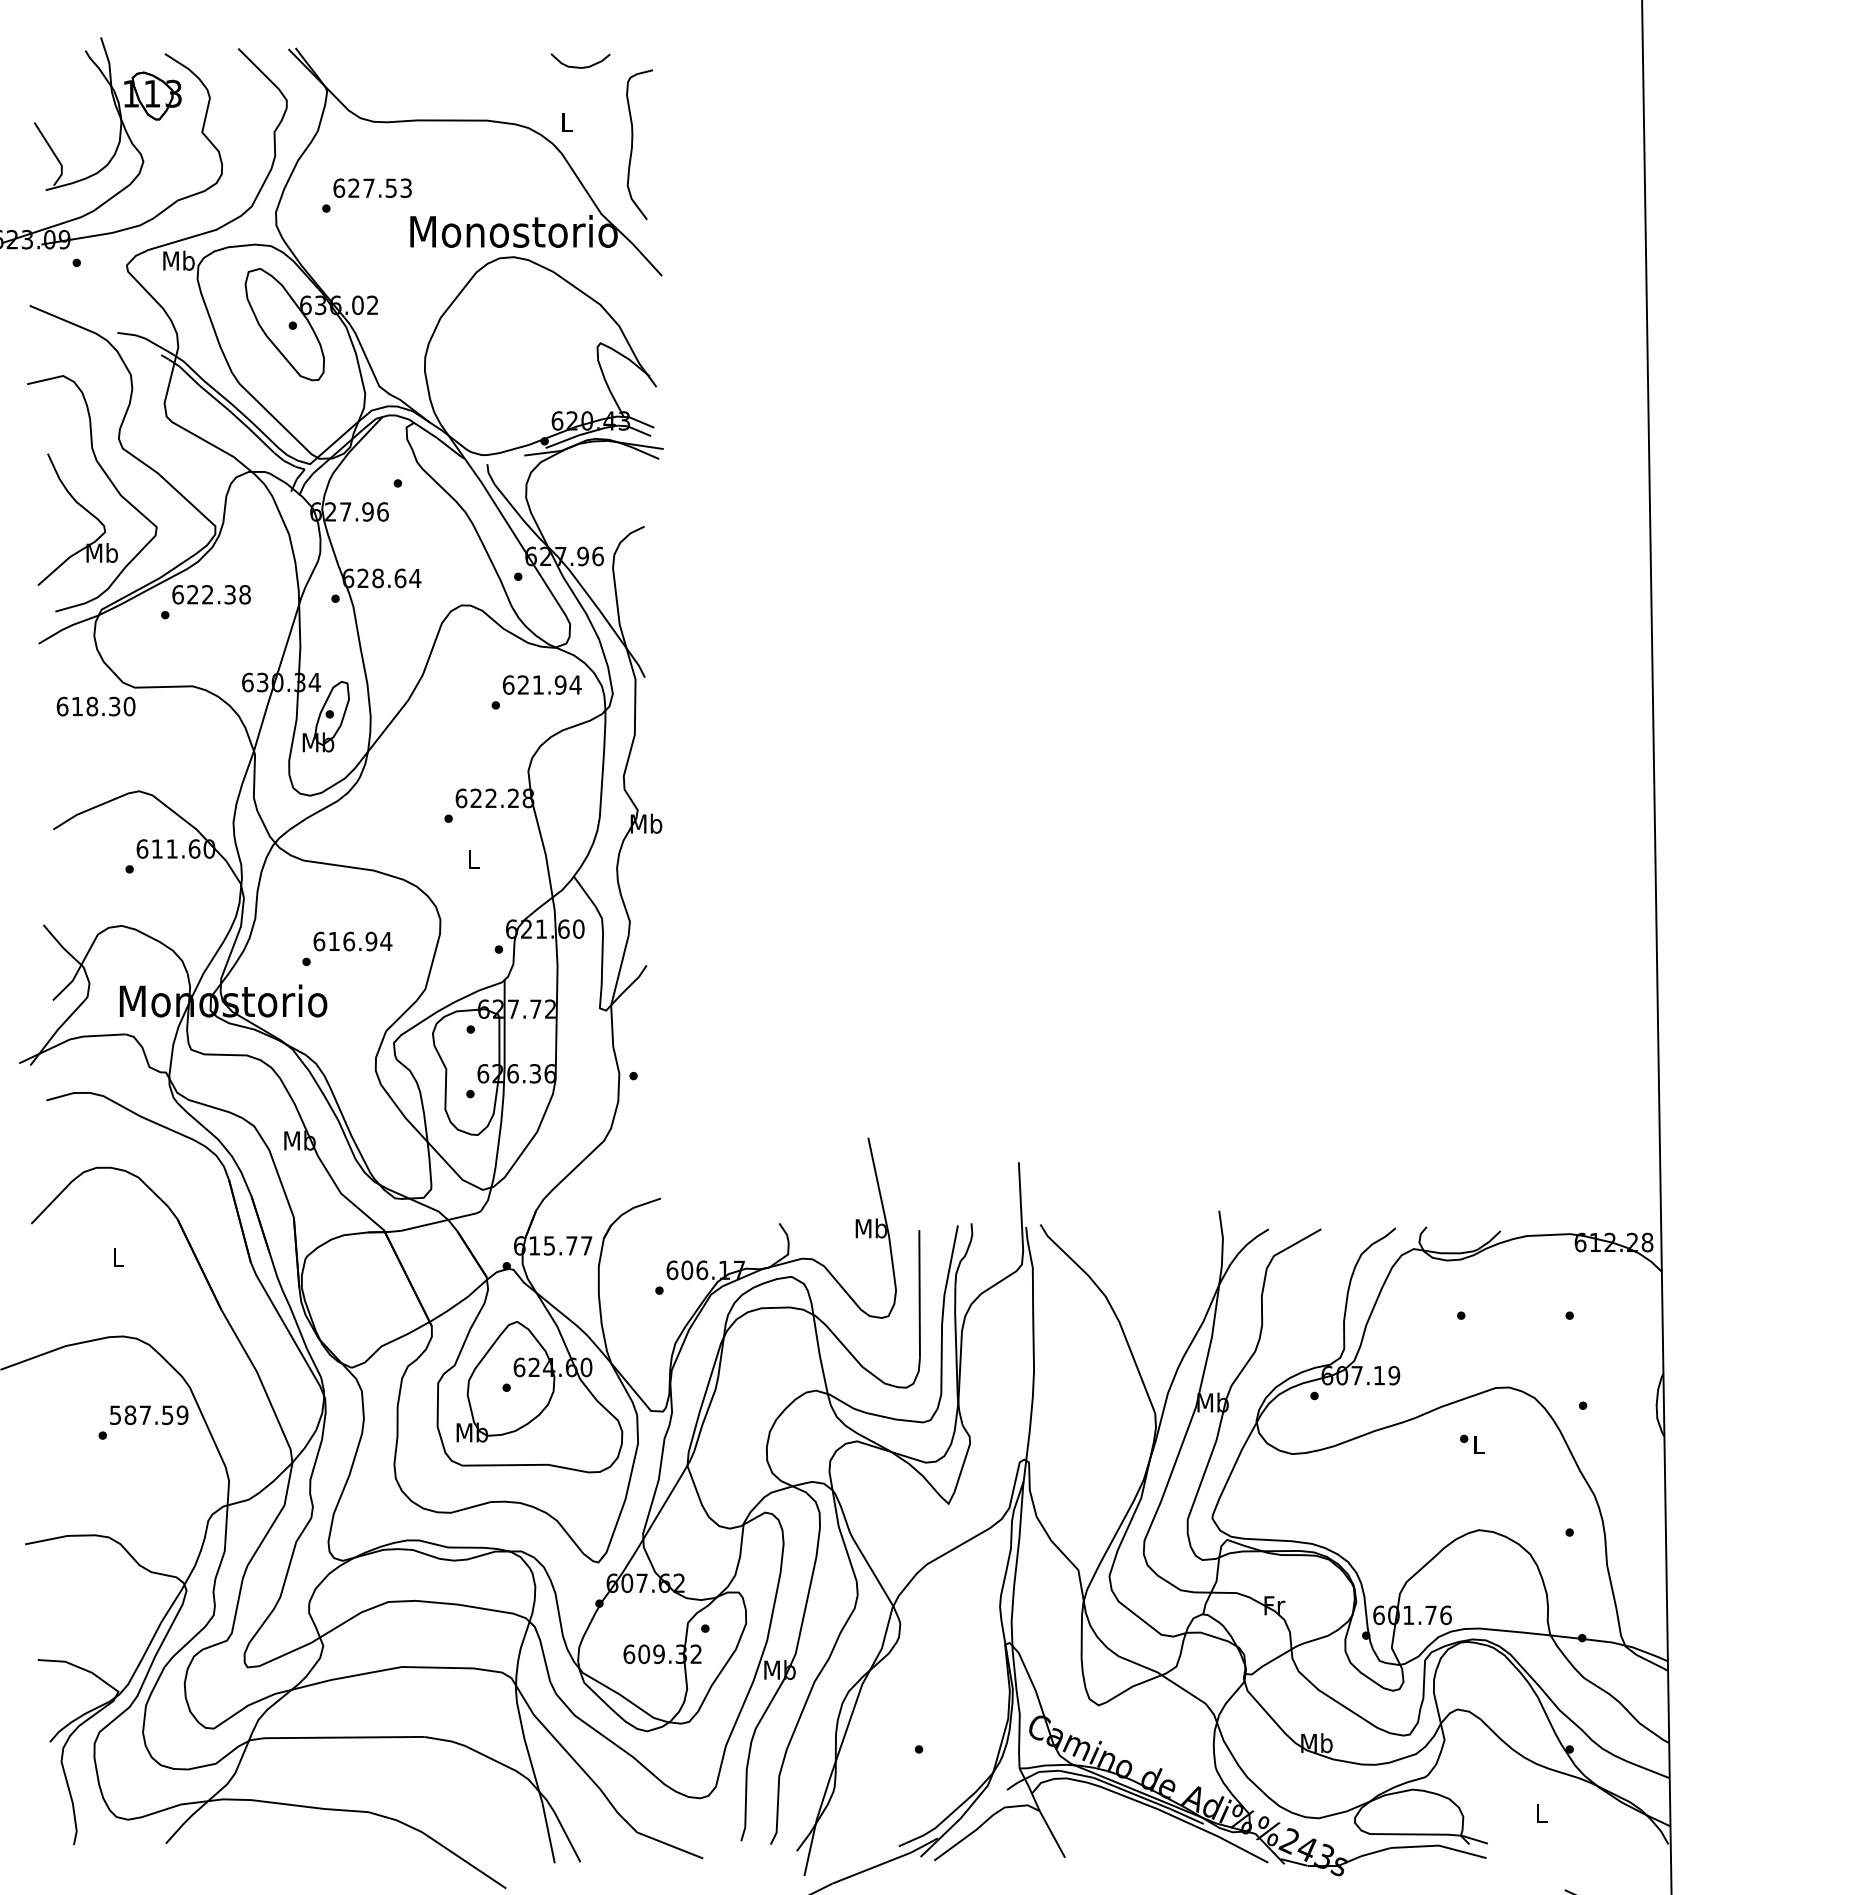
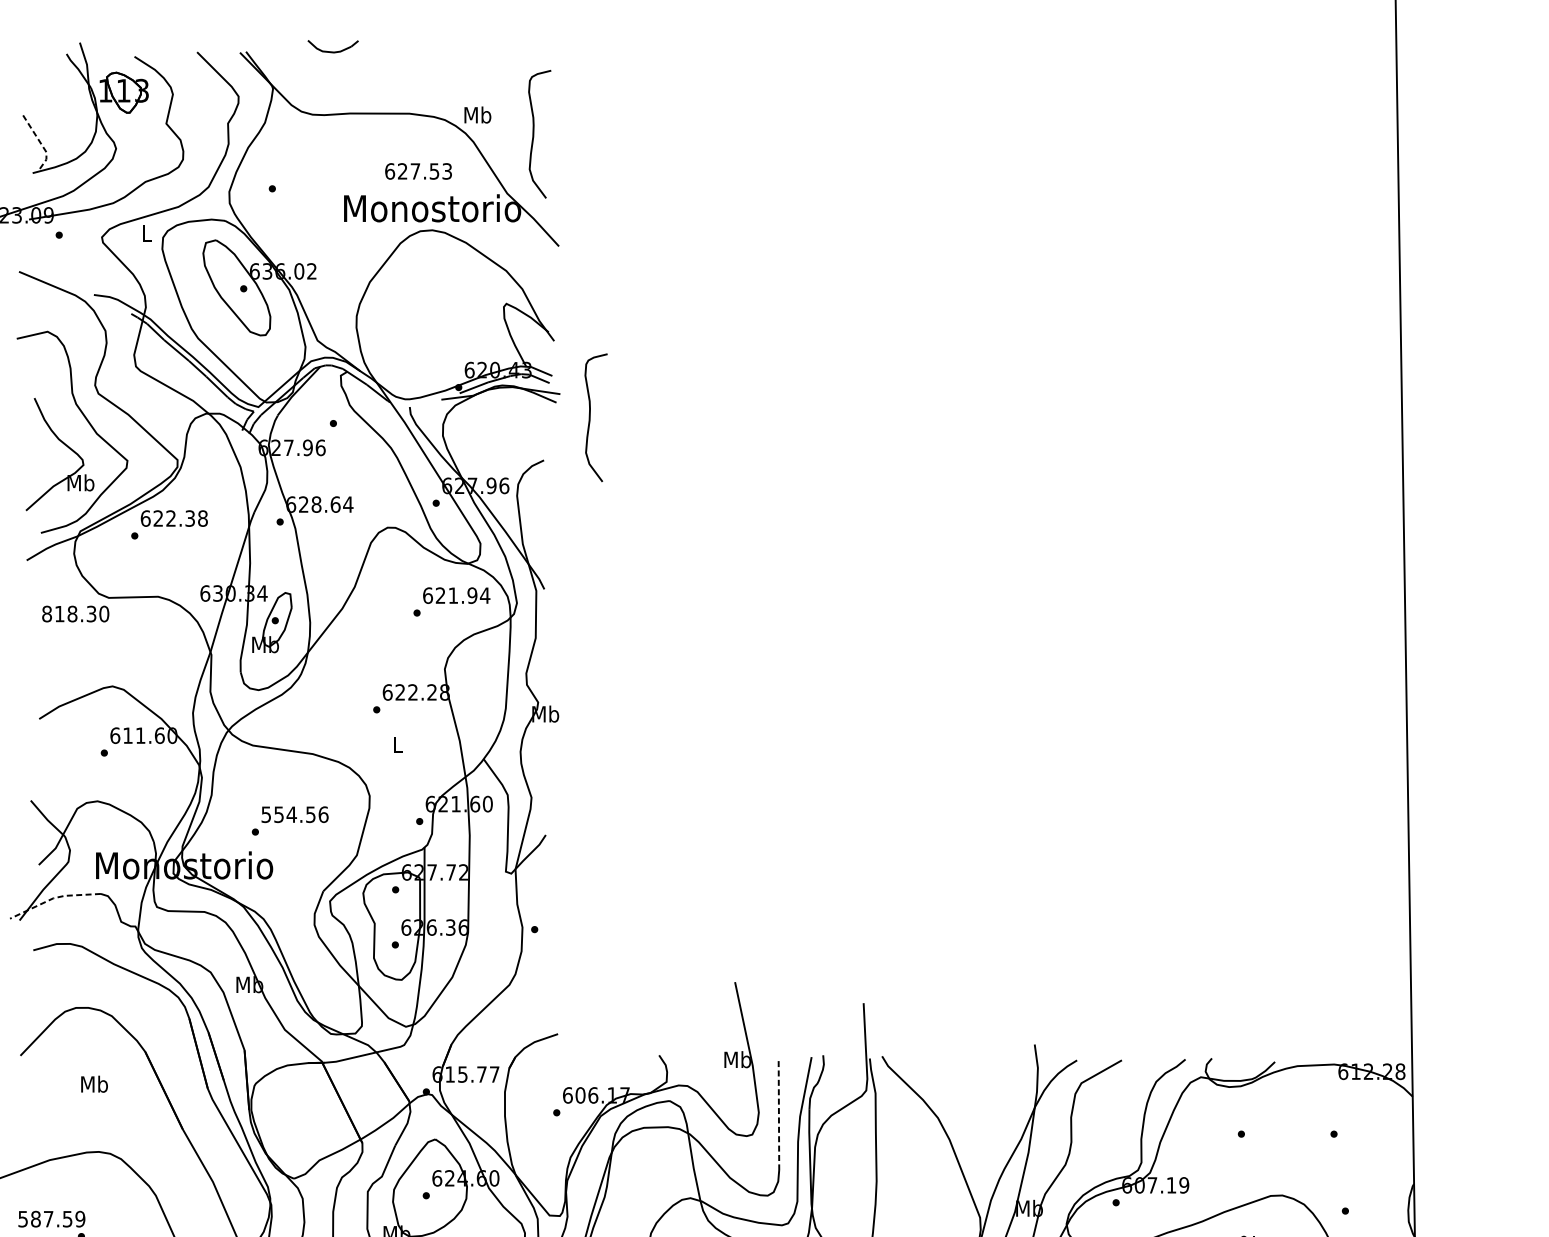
part: (579, 66) -> (332, 51), moved
text: (566, 122) -> (477, 115), L -> Mb
line: (55, 154) -> (41, 142), solid -> dashed
text: (372, 187) -> (418, 170), moved
text: (178, 260) -> (146, 233), Mb -> L
curve: (699, 473) -> (590, 415), added
text: (62, 706) -> (47, 613), 618.30 -> 818.30
text: (352, 941) -> (294, 814), 616.94 -> 554.56
line: (70, 1039) -> (53, 898), solid -> dashed
text: (117, 1257) -> (93, 1084), L -> Mb
line: (919, 1293) -> (778, 1115), solid -> dashed
text: (149, 1414) -> (52, 1218), moved

